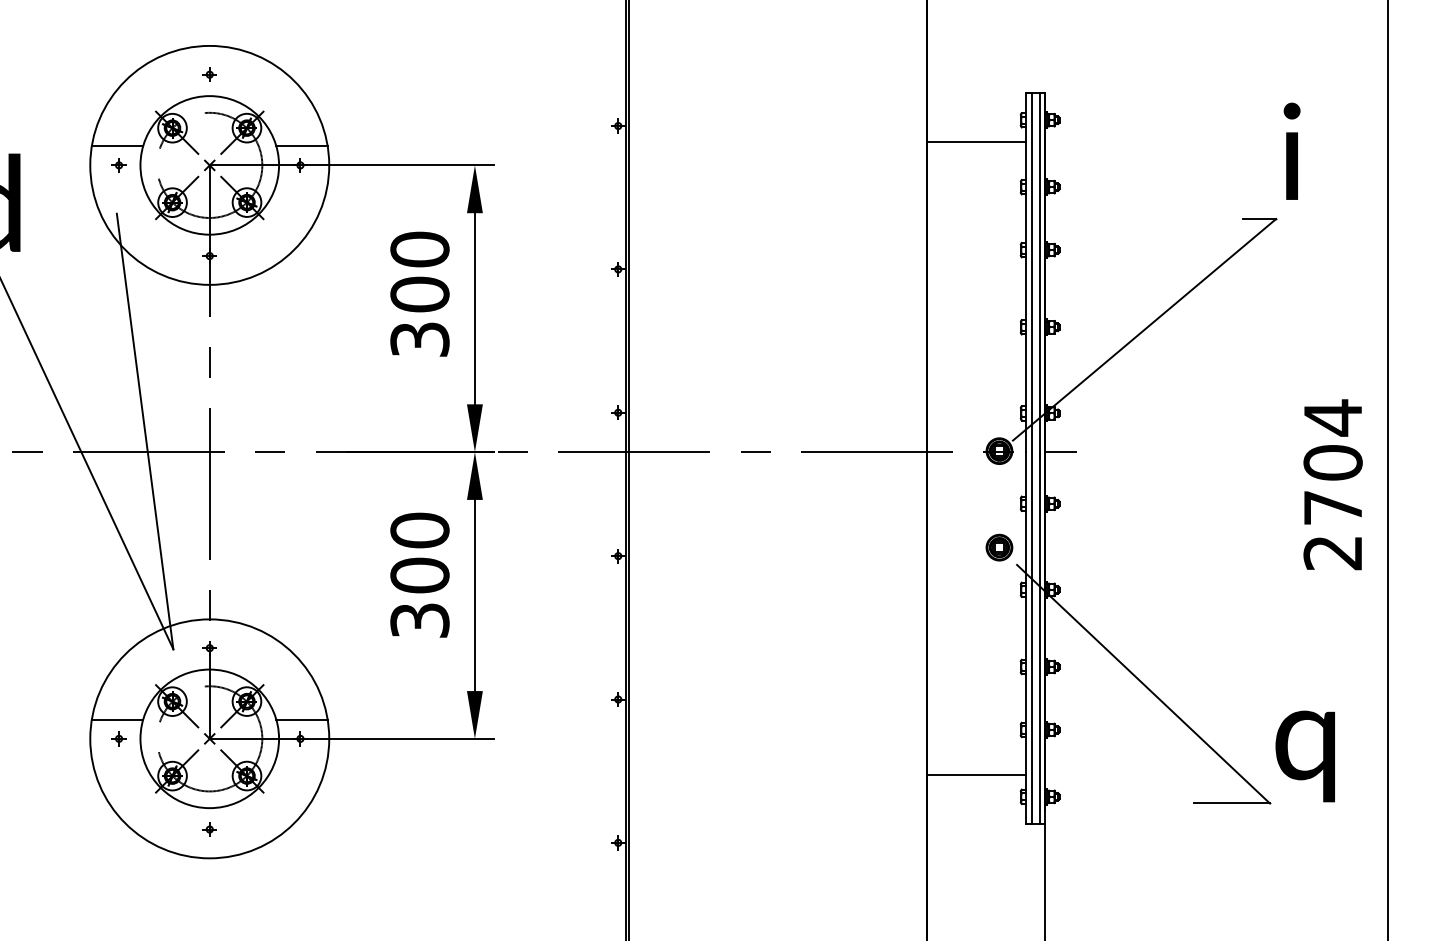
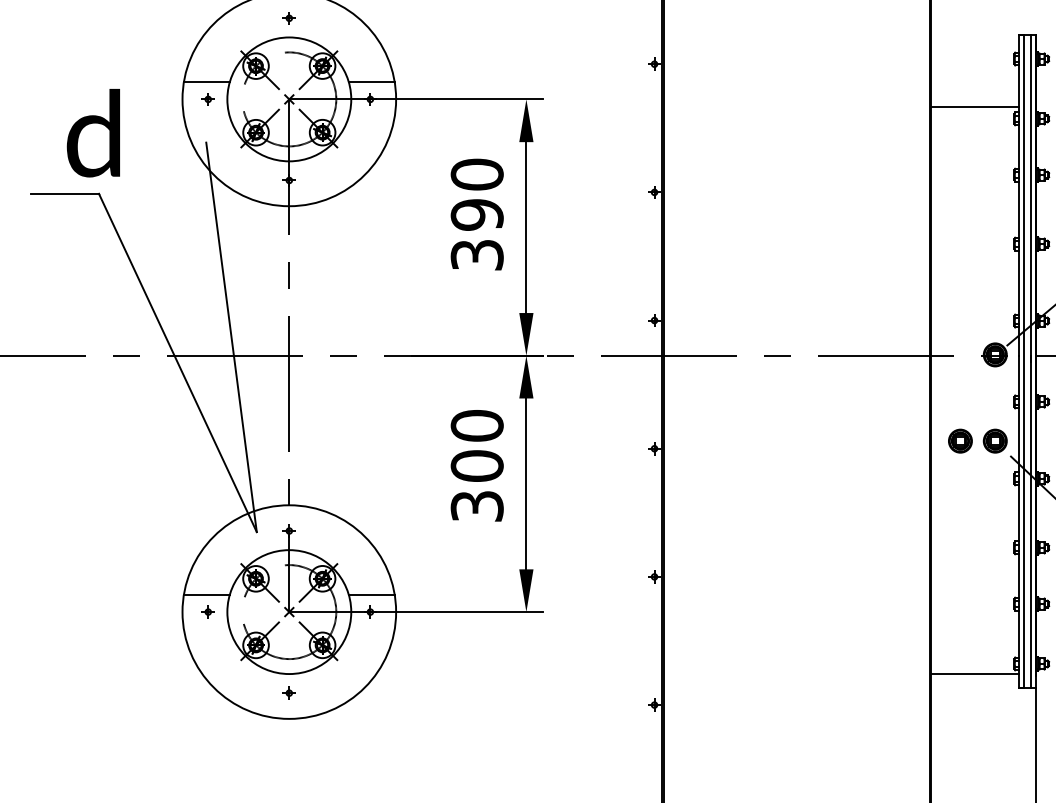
line: (976, 142) -> (974, 107), moved
text: (419, 294) -> (476, 214), 300 -> 390
part: (960, 547) -> (960, 441), added
line: (976, 774) -> (974, 673), moved

